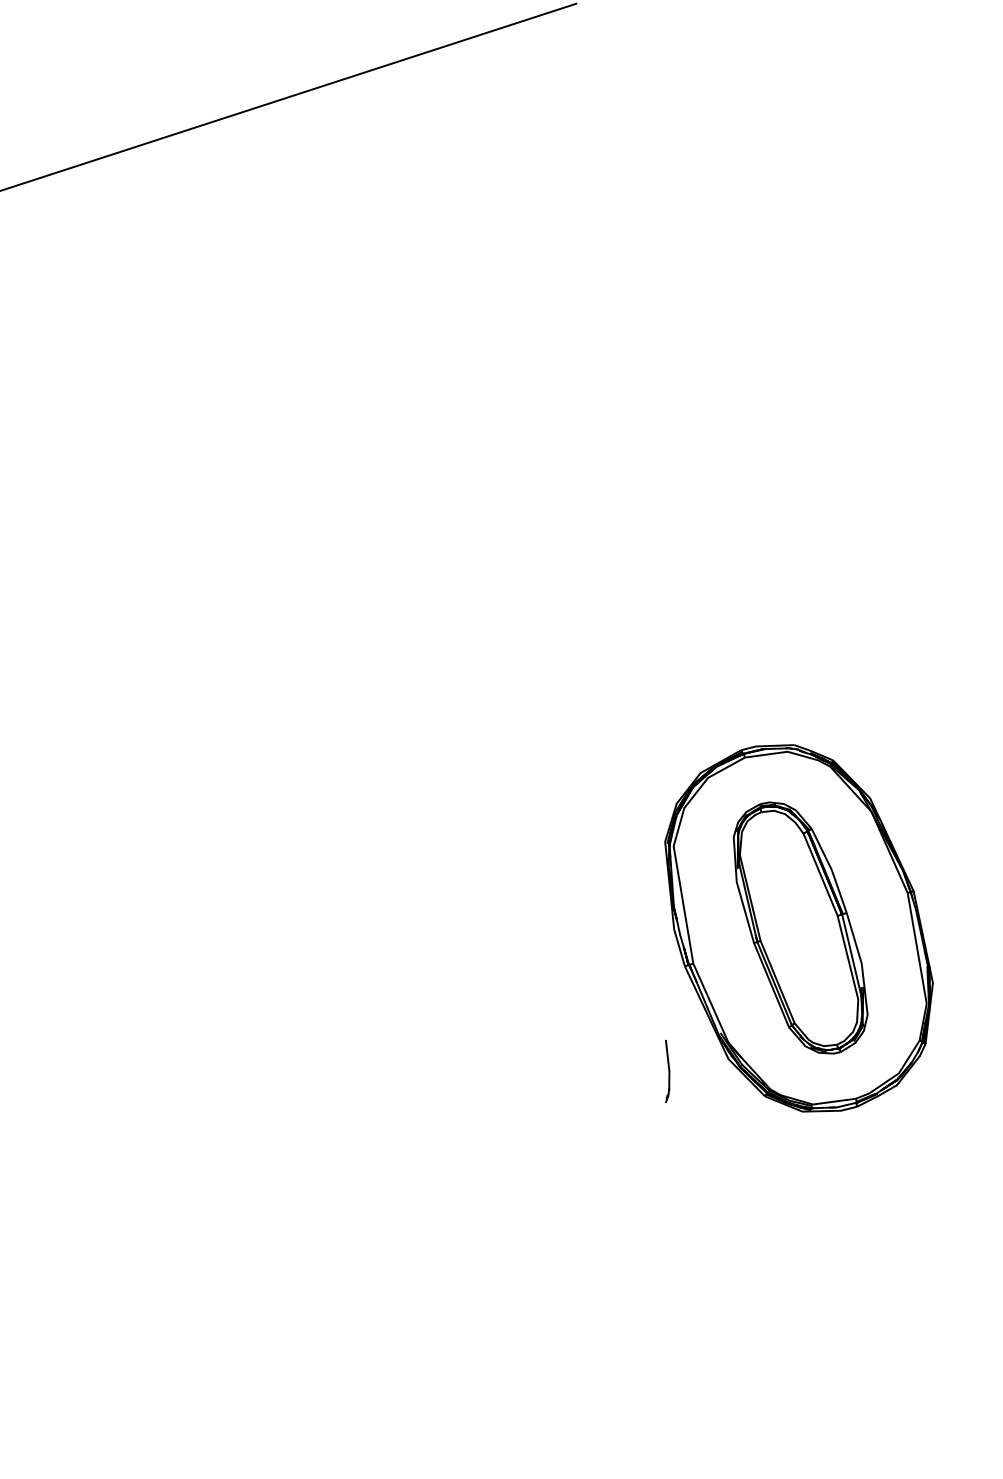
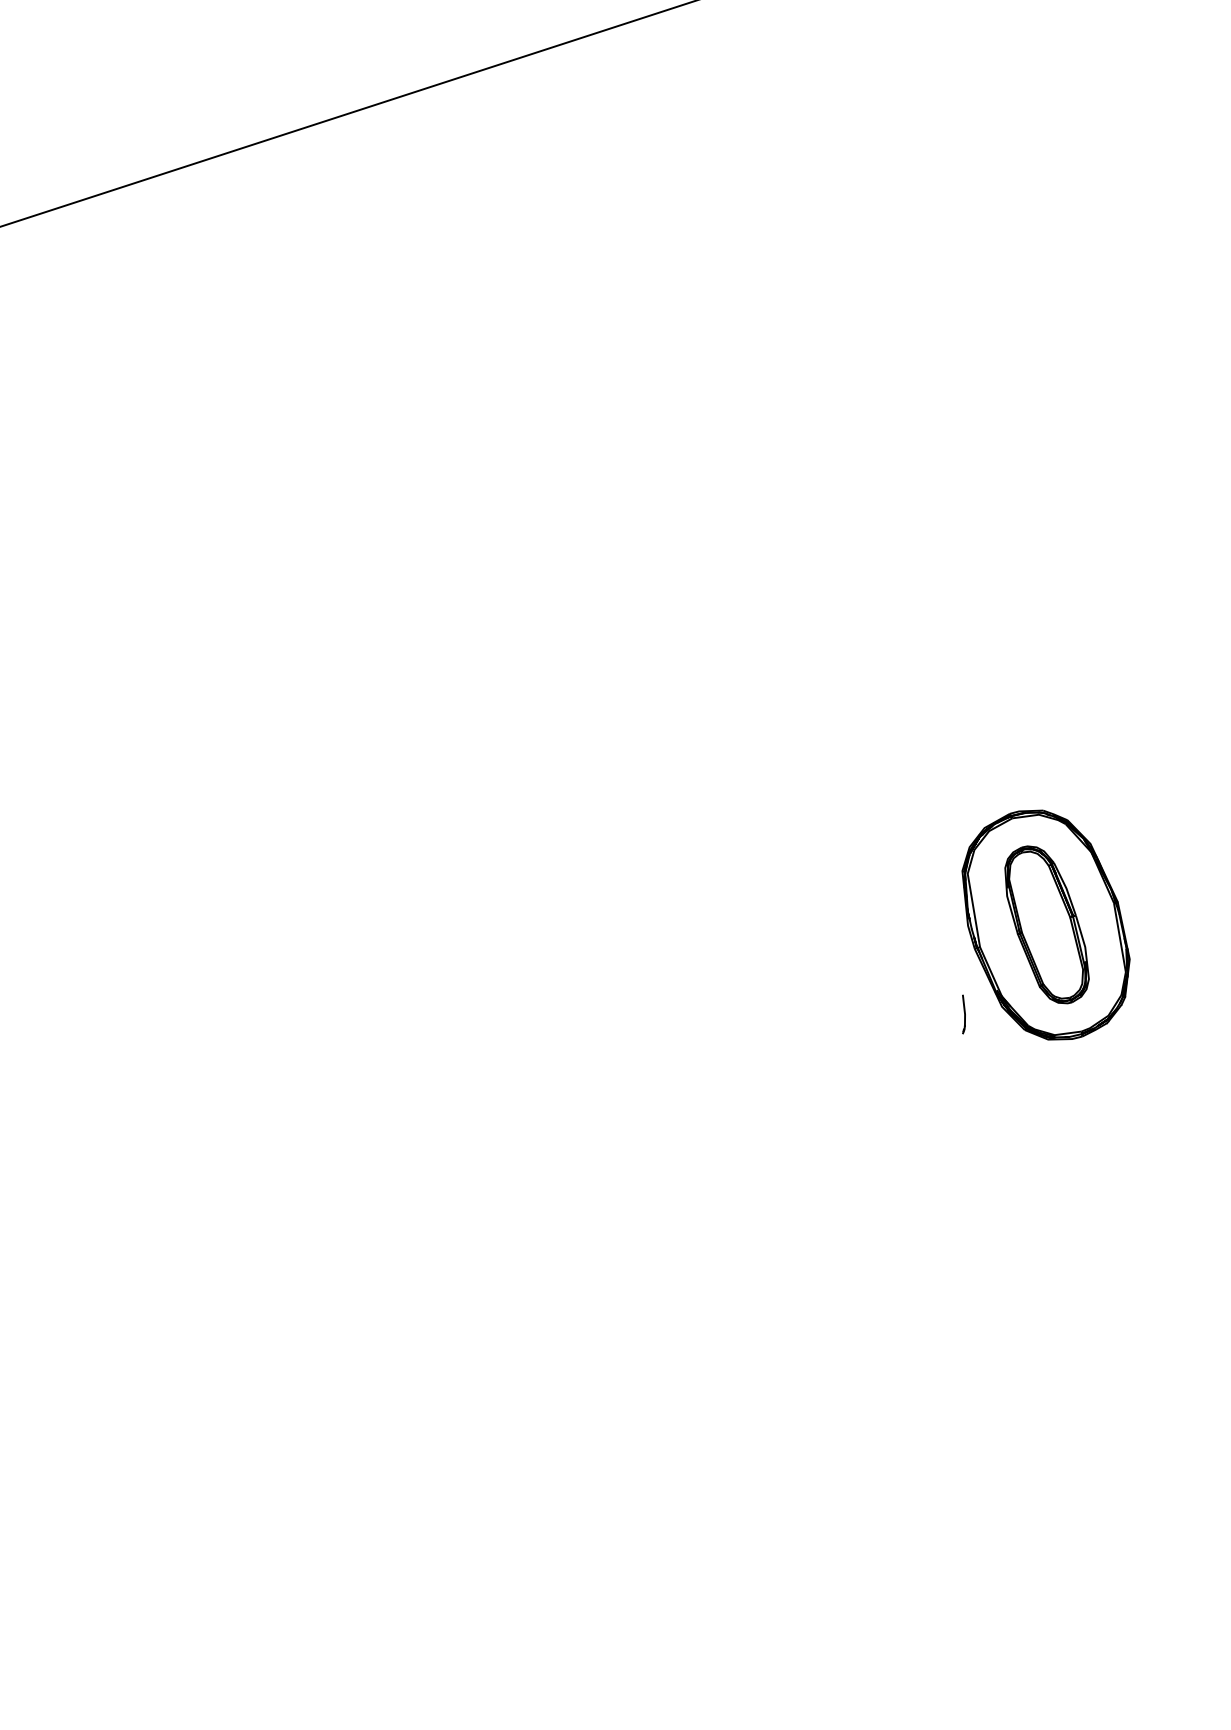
part: (798, 927) -> (1045, 924), size x0.6

